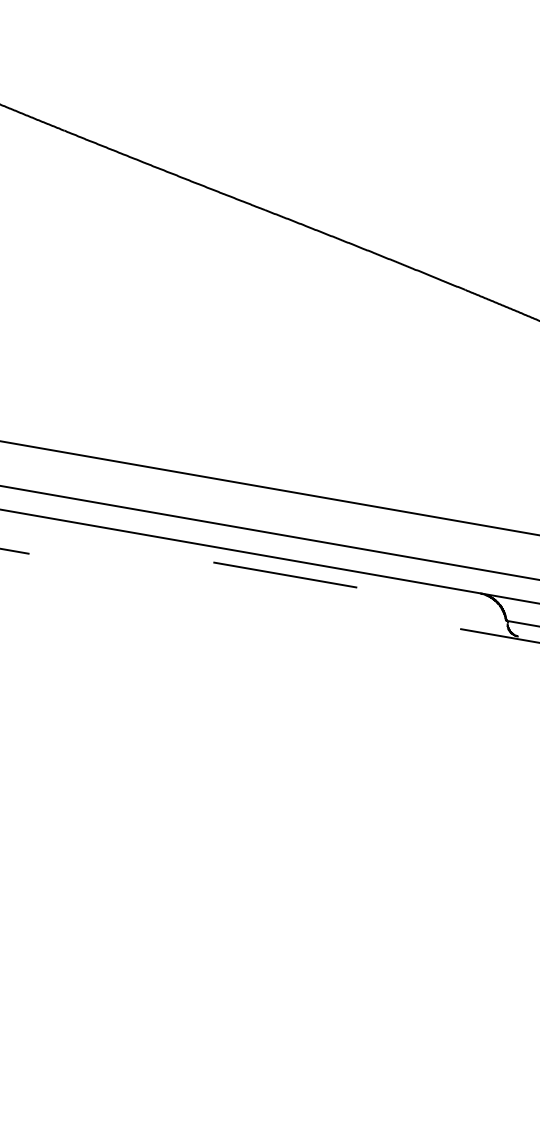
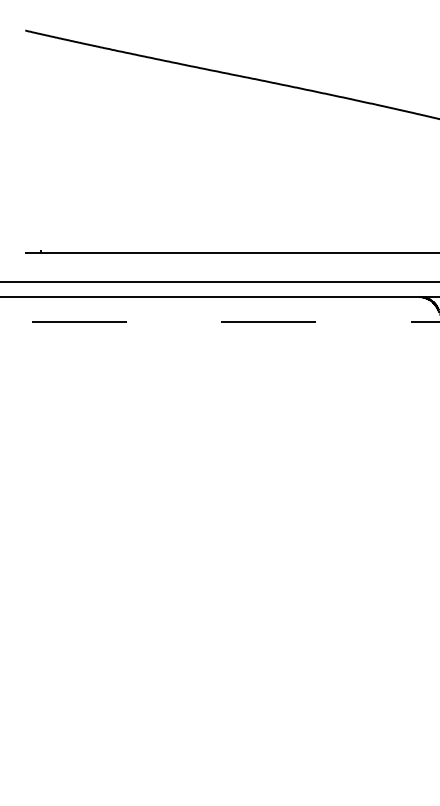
line: (285, 574) -> (268, 321), moved

